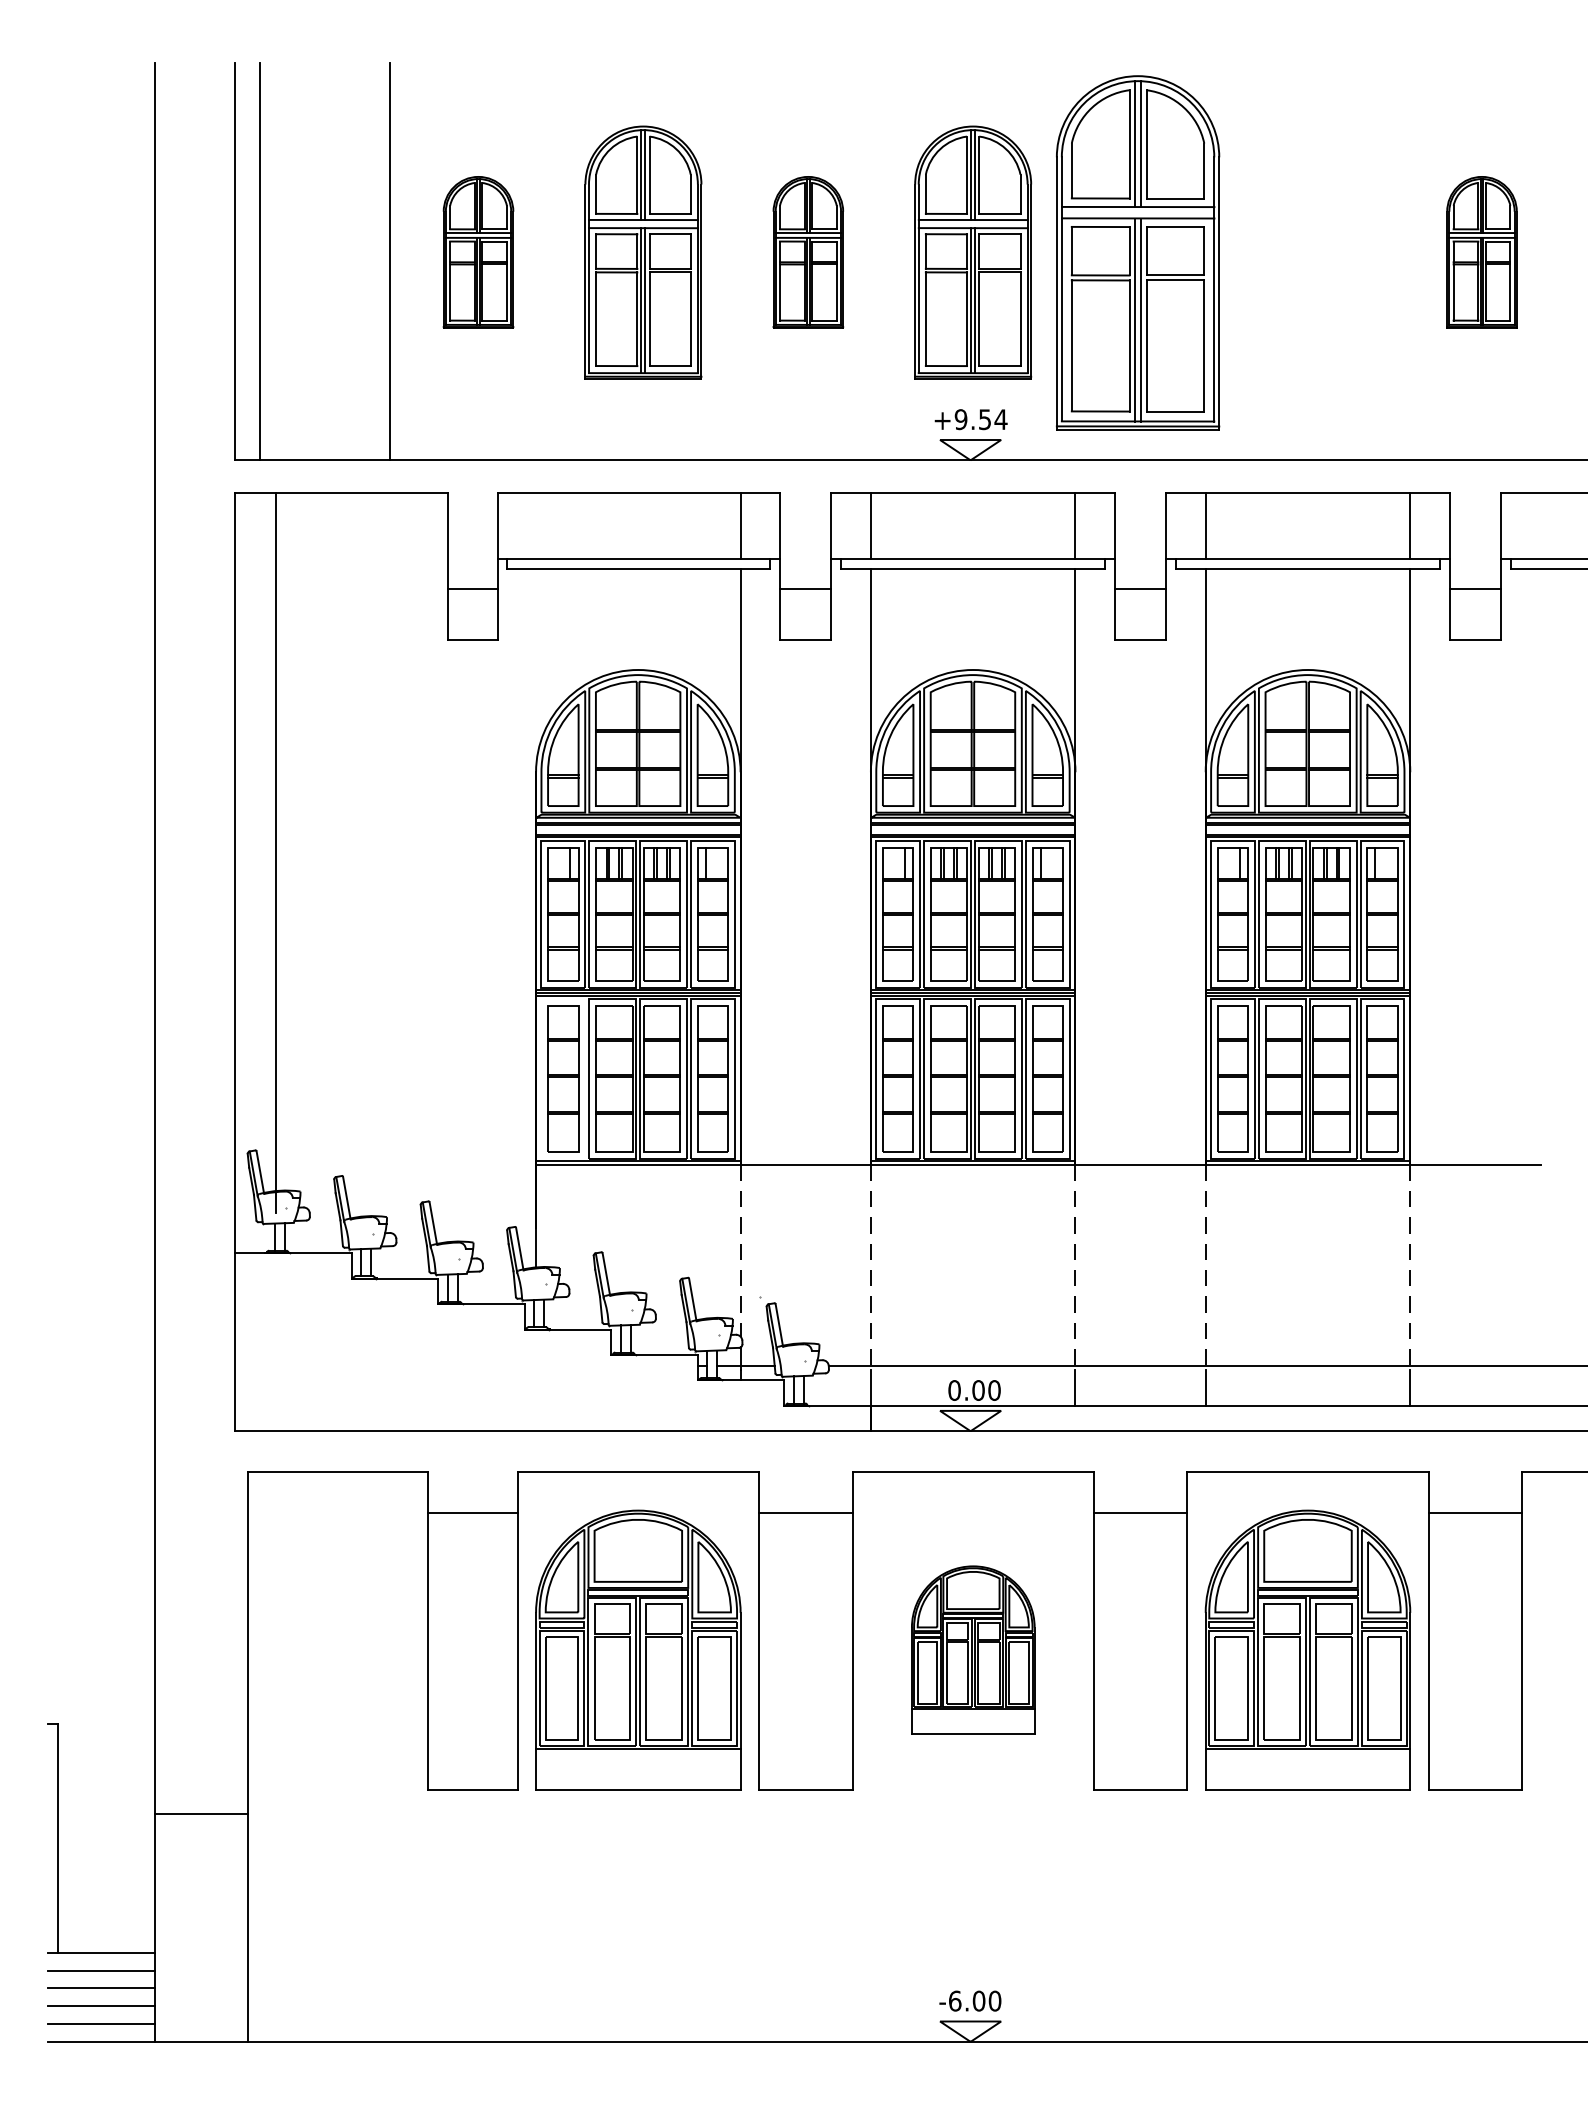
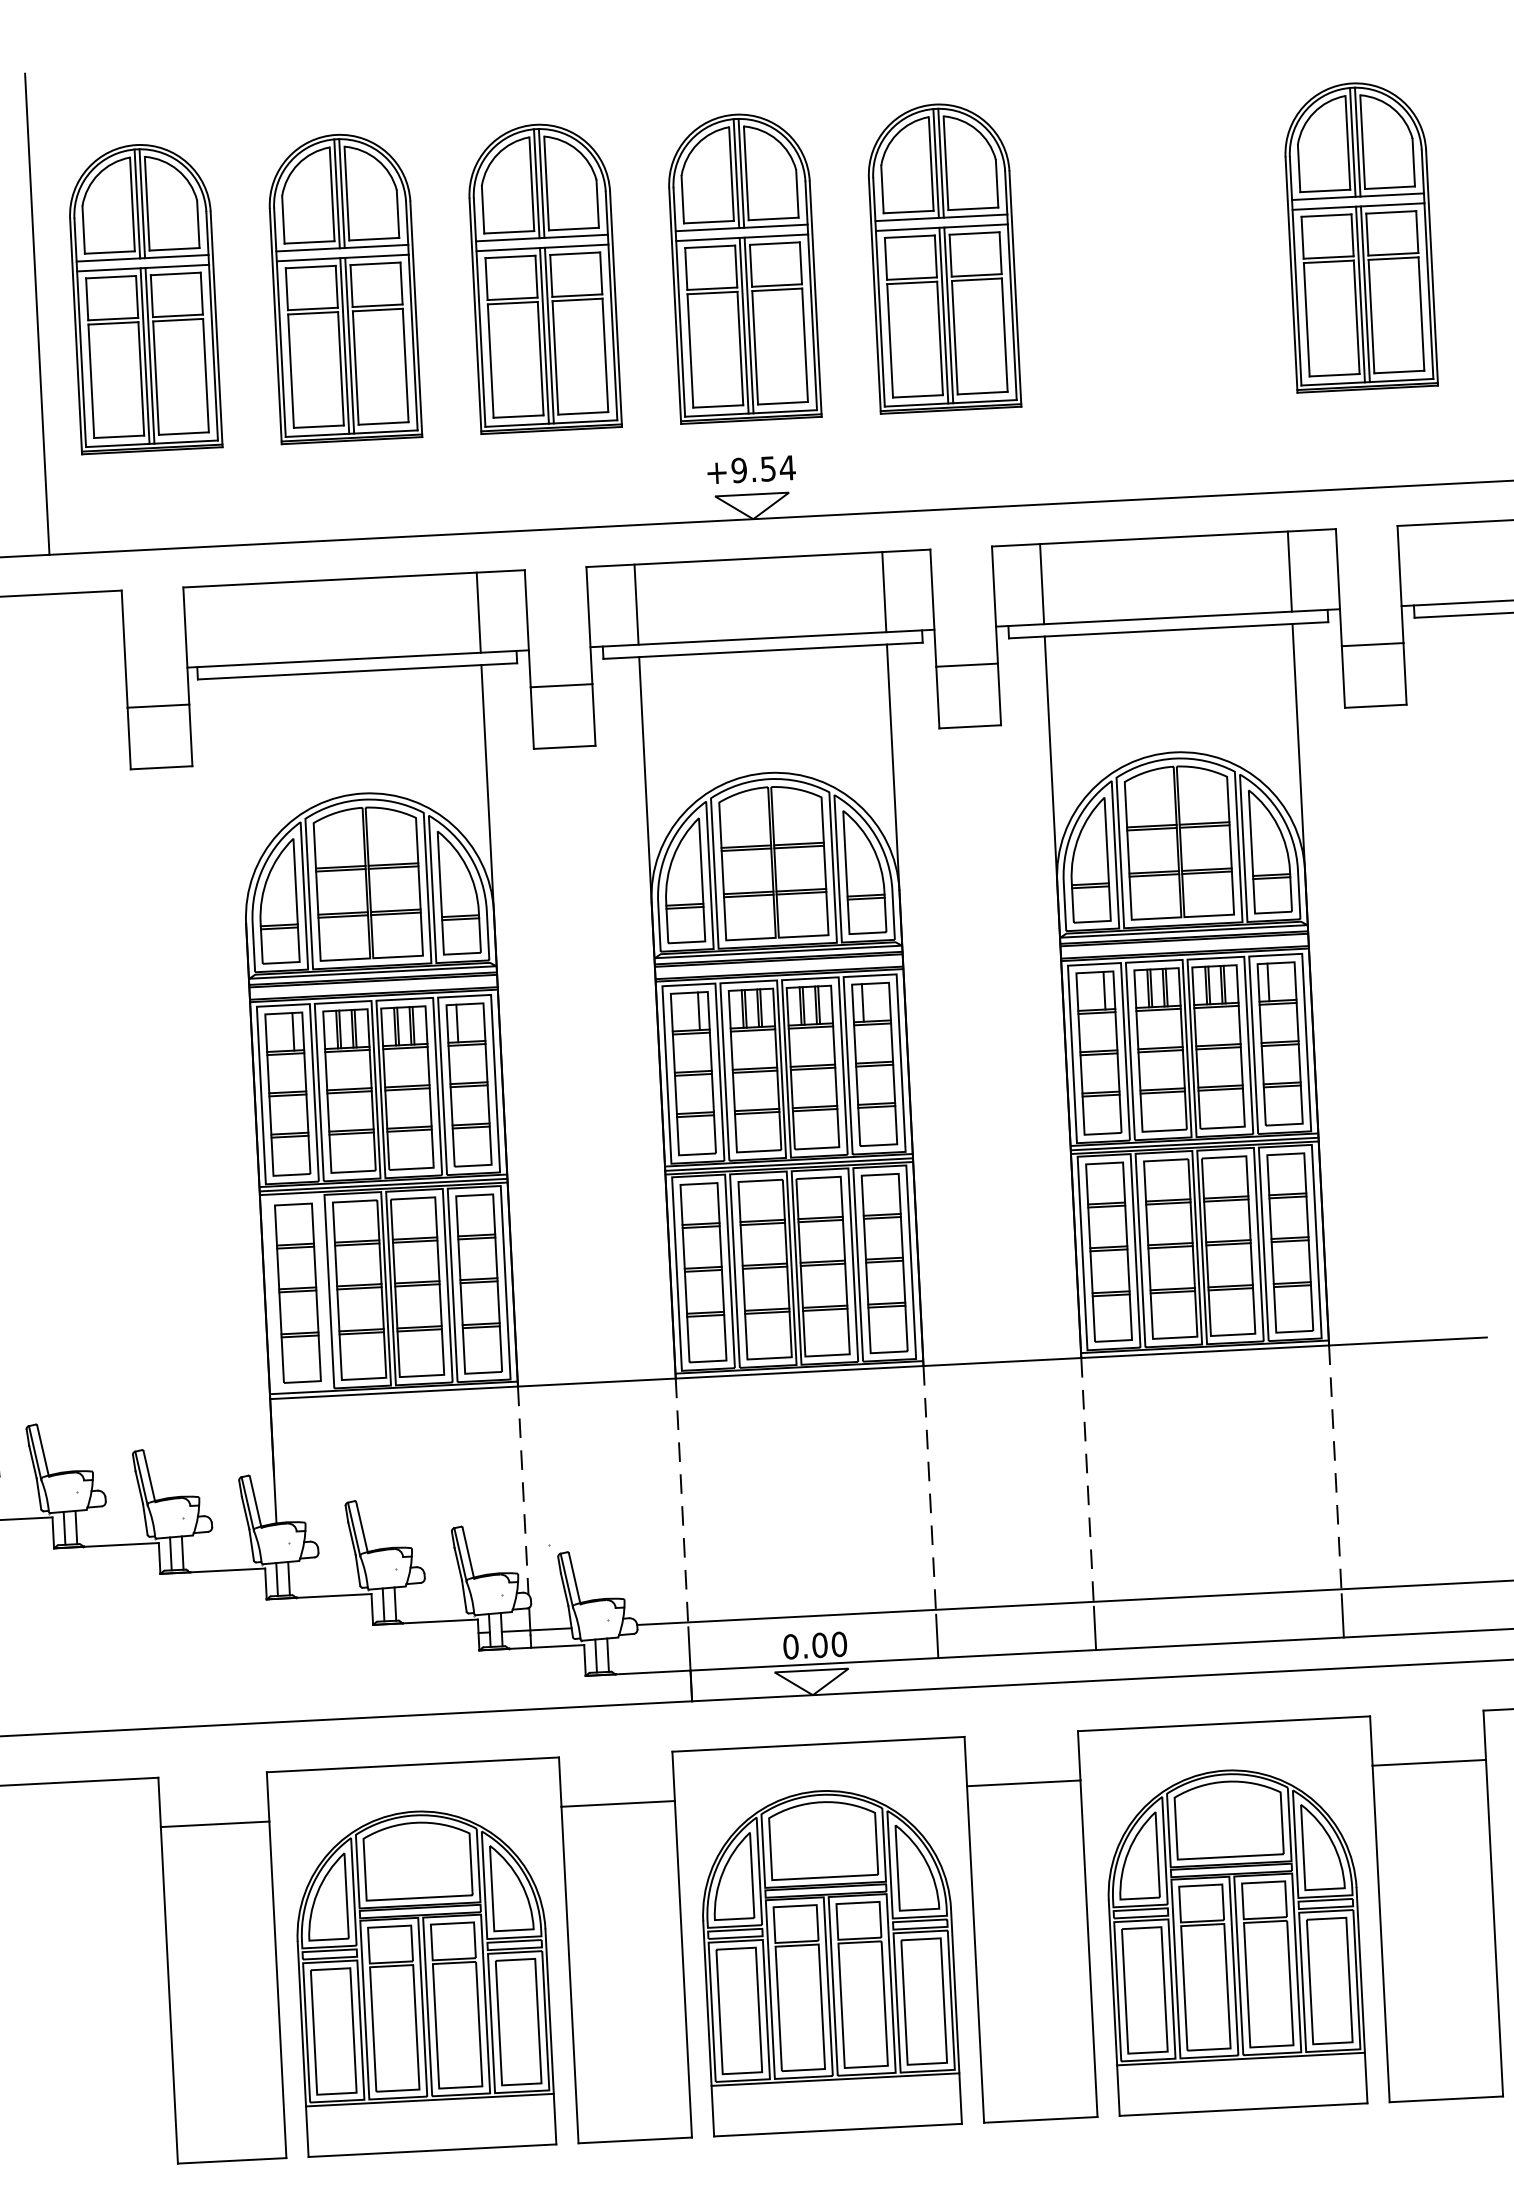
part: (478, 252) -> (144, 297), size x1.67
part: (808, 252) -> (544, 277), size x1.67
part: (1137, 252) -> (942, 257), size x0.71
part: (1481, 252) -> (1359, 236), size x1.67
part: (973, 1649) -> (829, 1959), size x1.67

